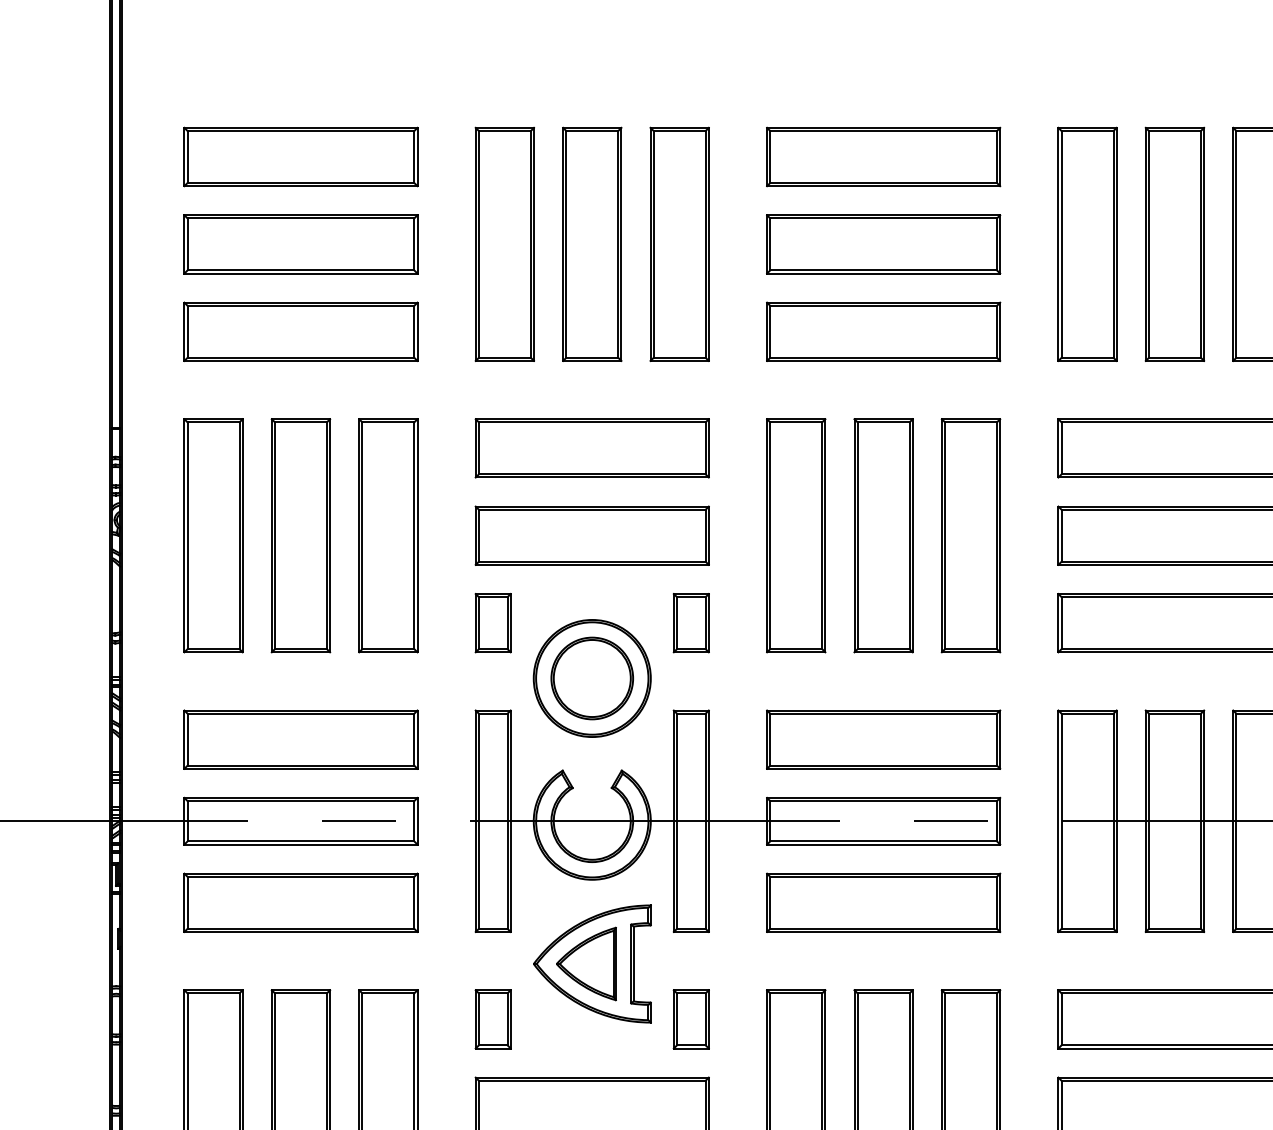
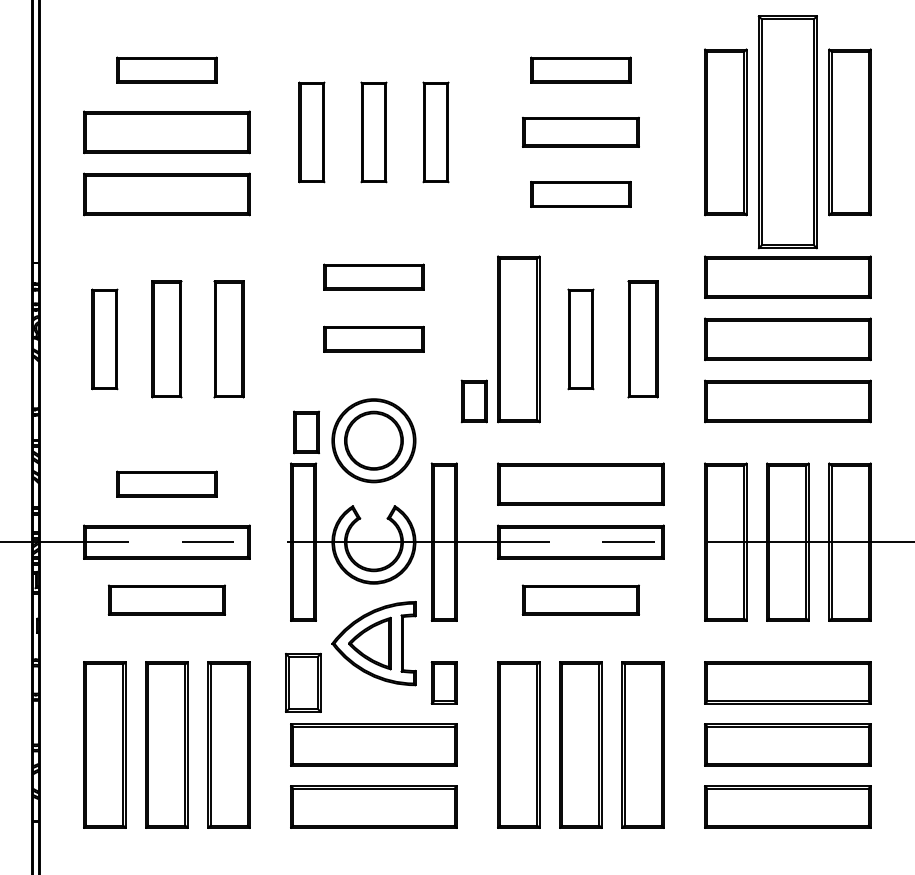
part: (300, 155) -> (166, 69), size x0.6
part: (883, 155) -> (580, 69), size x0.6
part: (504, 244) -> (311, 132), size x0.6
part: (591, 244) -> (373, 132), size x0.6
part: (678, 244) -> (435, 132), size x0.6
part: (883, 244) -> (580, 132), size x0.7
part: (1174, 244) -> (787, 132), size x1.4
part: (883, 331) -> (580, 194), size x0.6
part: (591, 447) -> (373, 276), size x0.6
part: (213, 535) -> (104, 339), size x0.6
part: (300, 535) -> (166, 339), size x0.7
part: (387, 535) -> (228, 339), size x0.7
part: (591, 535) -> (373, 339), size x0.6
part: (883, 535) -> (580, 339), size x0.6
part: (970, 535) -> (642, 339), size x0.7
part: (493, 623) -> (306, 432), moved
part: (690, 623) -> (473, 401), moved
part: (300, 738) -> (166, 483), size x0.6
part: (300, 901) -> (166, 599), size x0.7
part: (883, 901) -> (580, 599), size x0.7
part: (493, 1018) -> (303, 682), size x1.4

